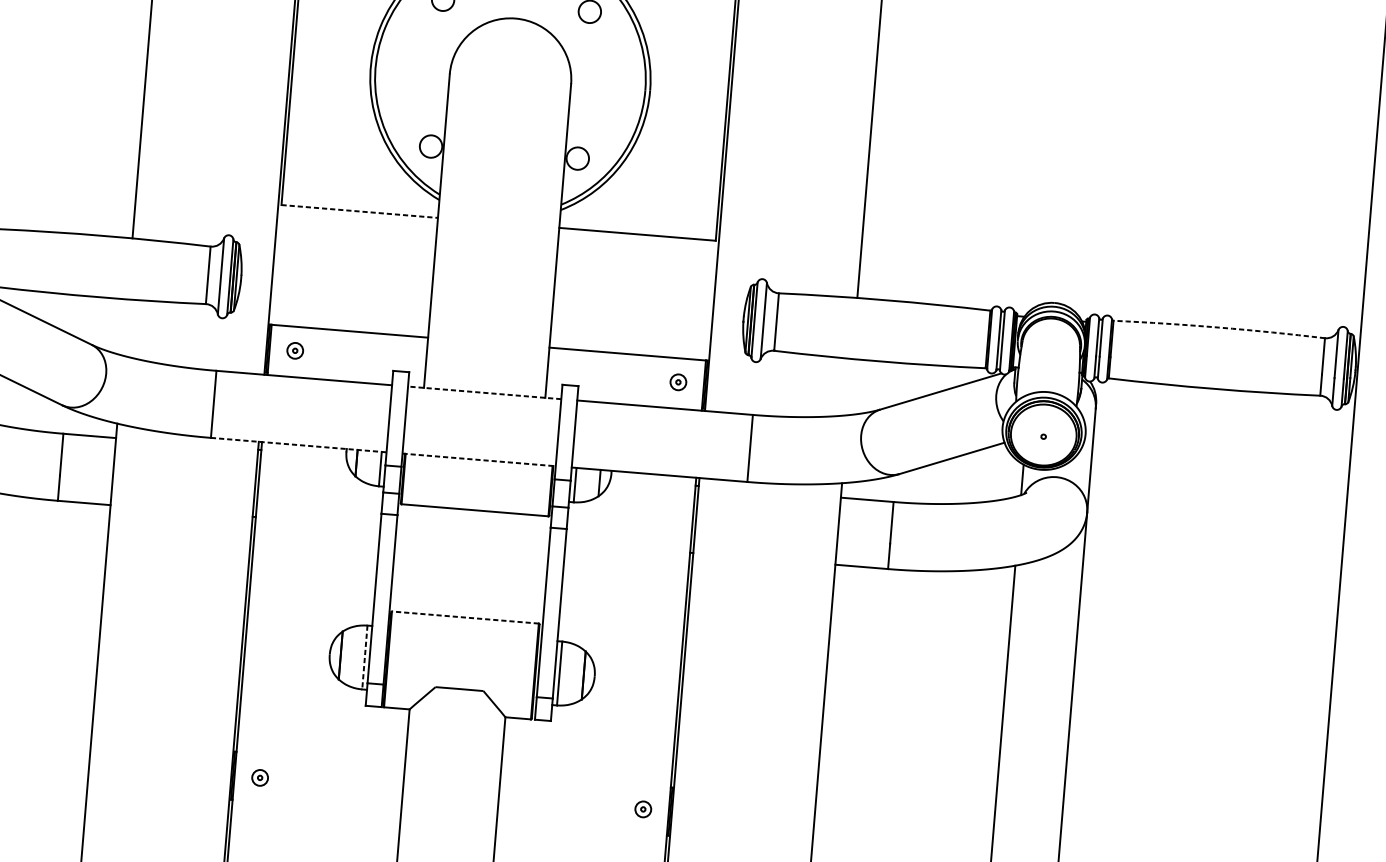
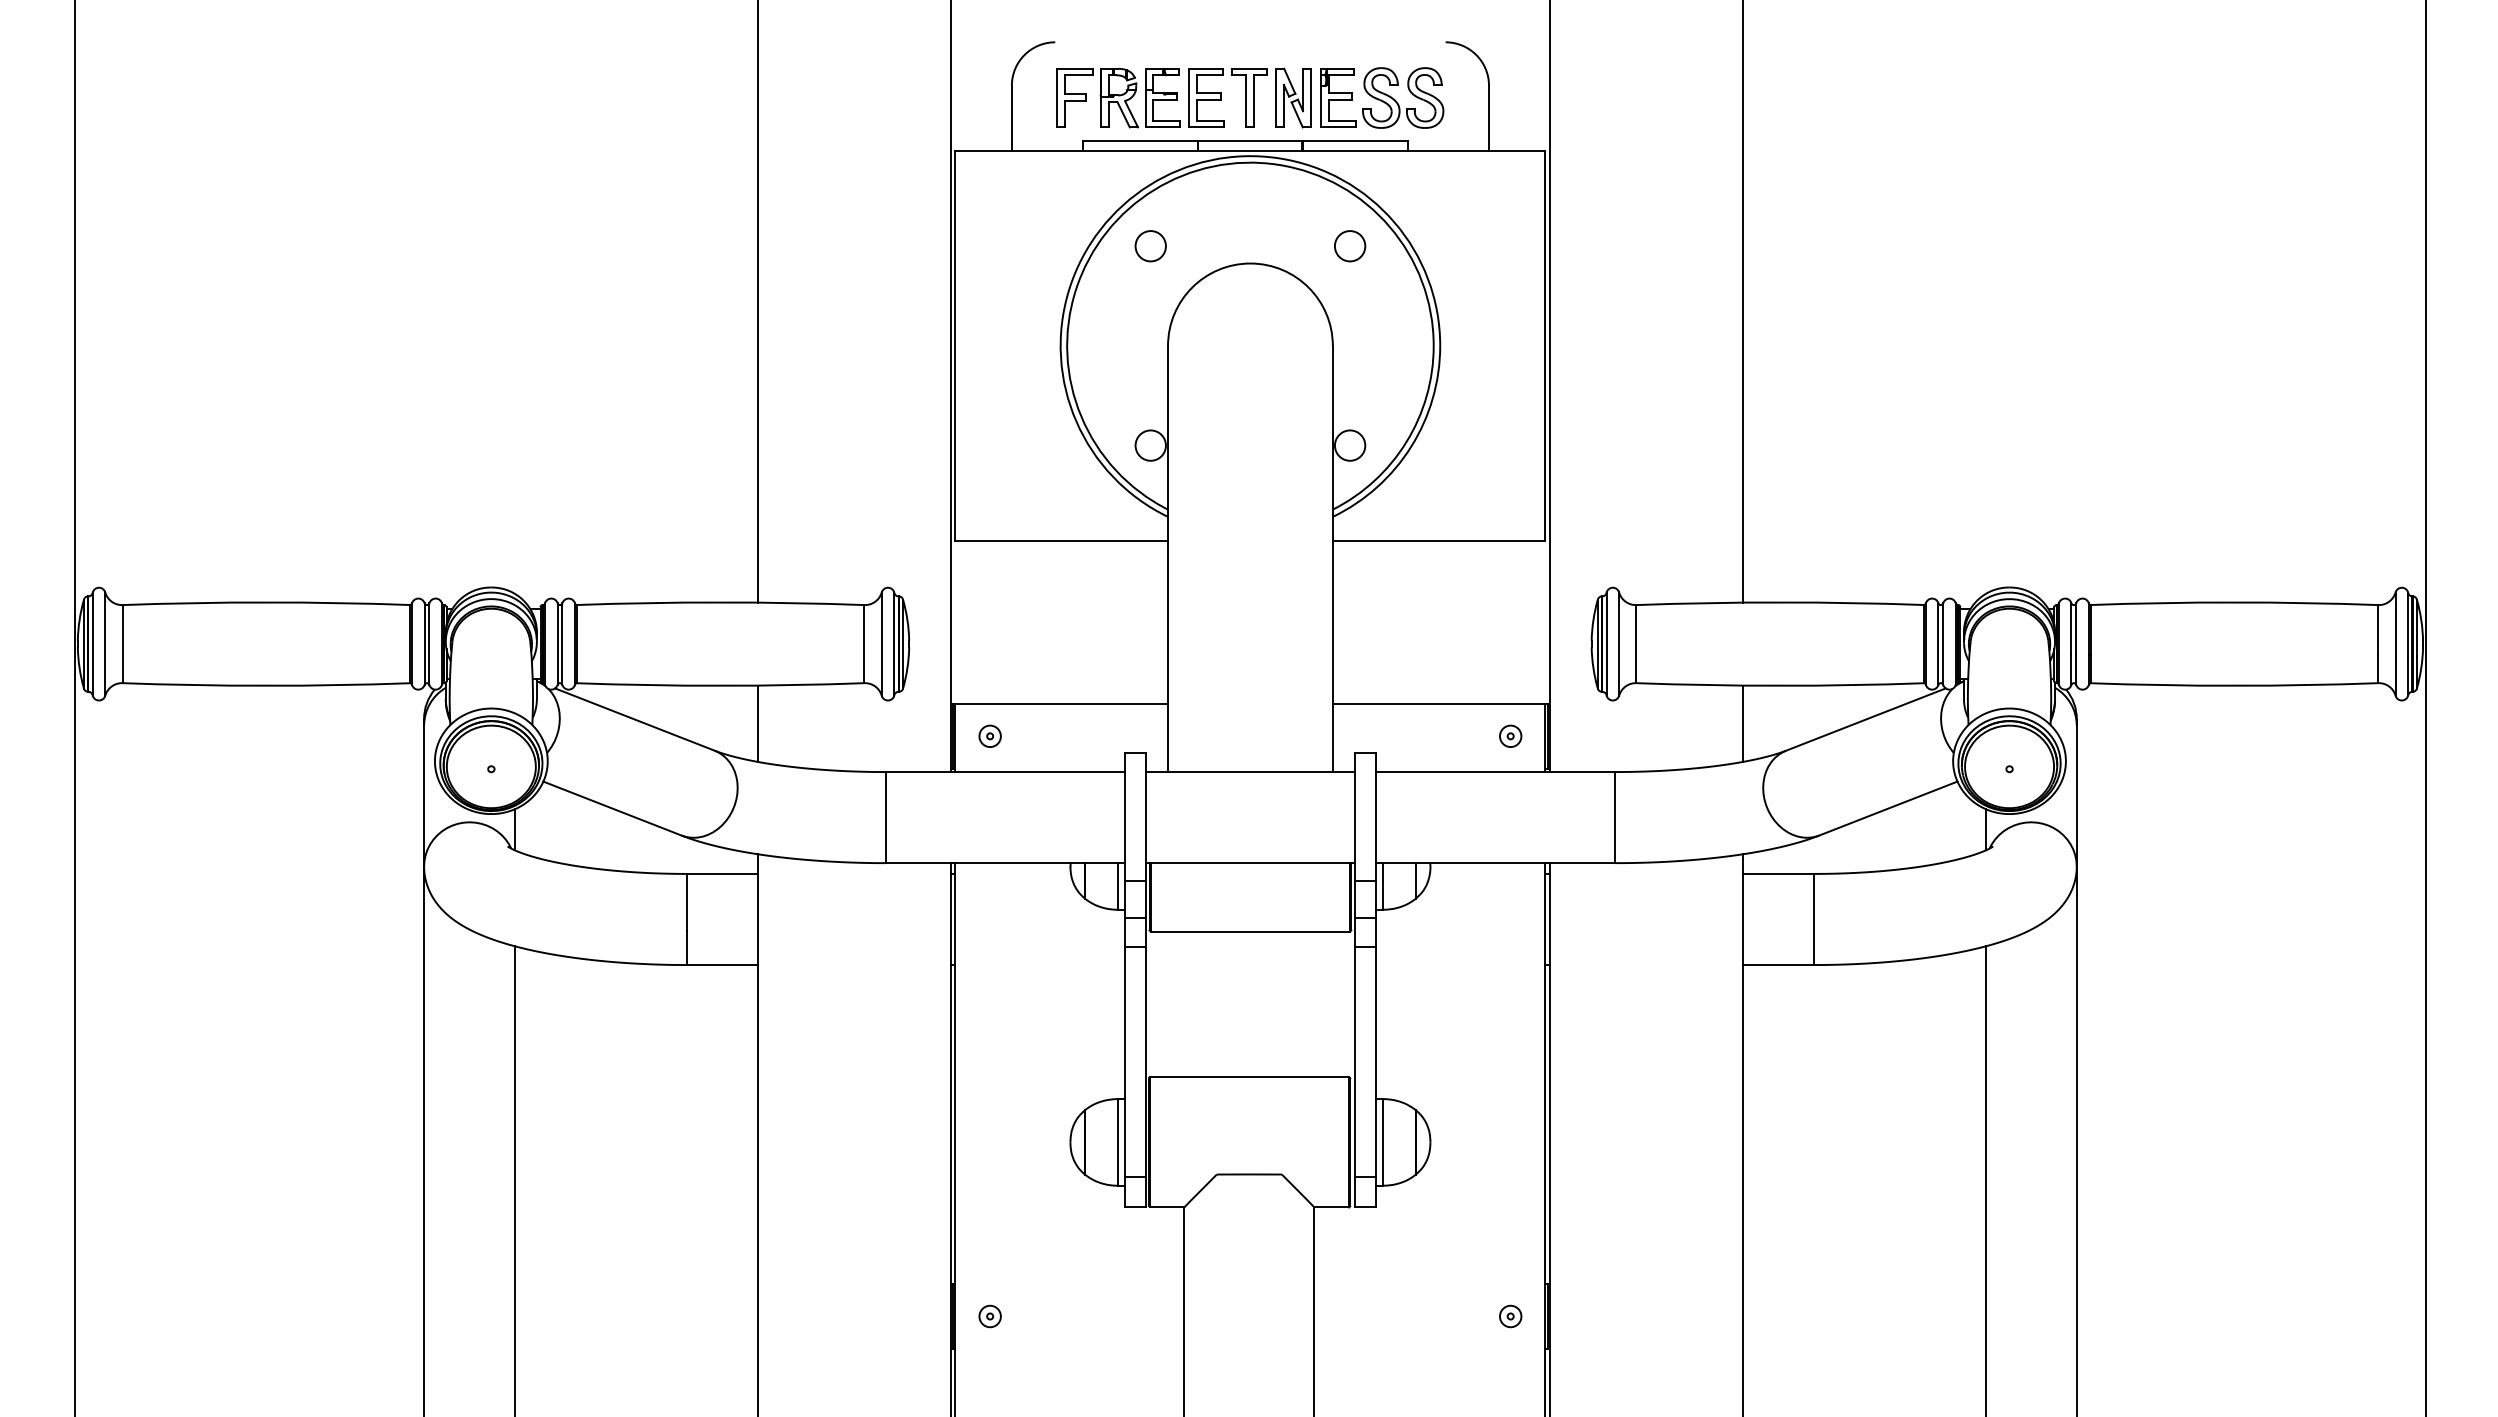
line: (360, 211) -> (1062, 541), dashed -> solid
line: (125, 327) -> (758, 723), added
arc: (1219, 327) -> (2234, 602), dashed -> solid
line: (849, 386) -> (1742, 723), added
line: (483, 393) -> (1249, 772), dashed -> solid
line: (298, 445) -> (1005, 863), dashed -> solid
line: (479, 460) -> (1250, 863), dashed -> solid
line: (465, 617) -> (1249, 1077), dashed -> solid
line: (365, 657) -> (1118, 1142), dashed -> solid

